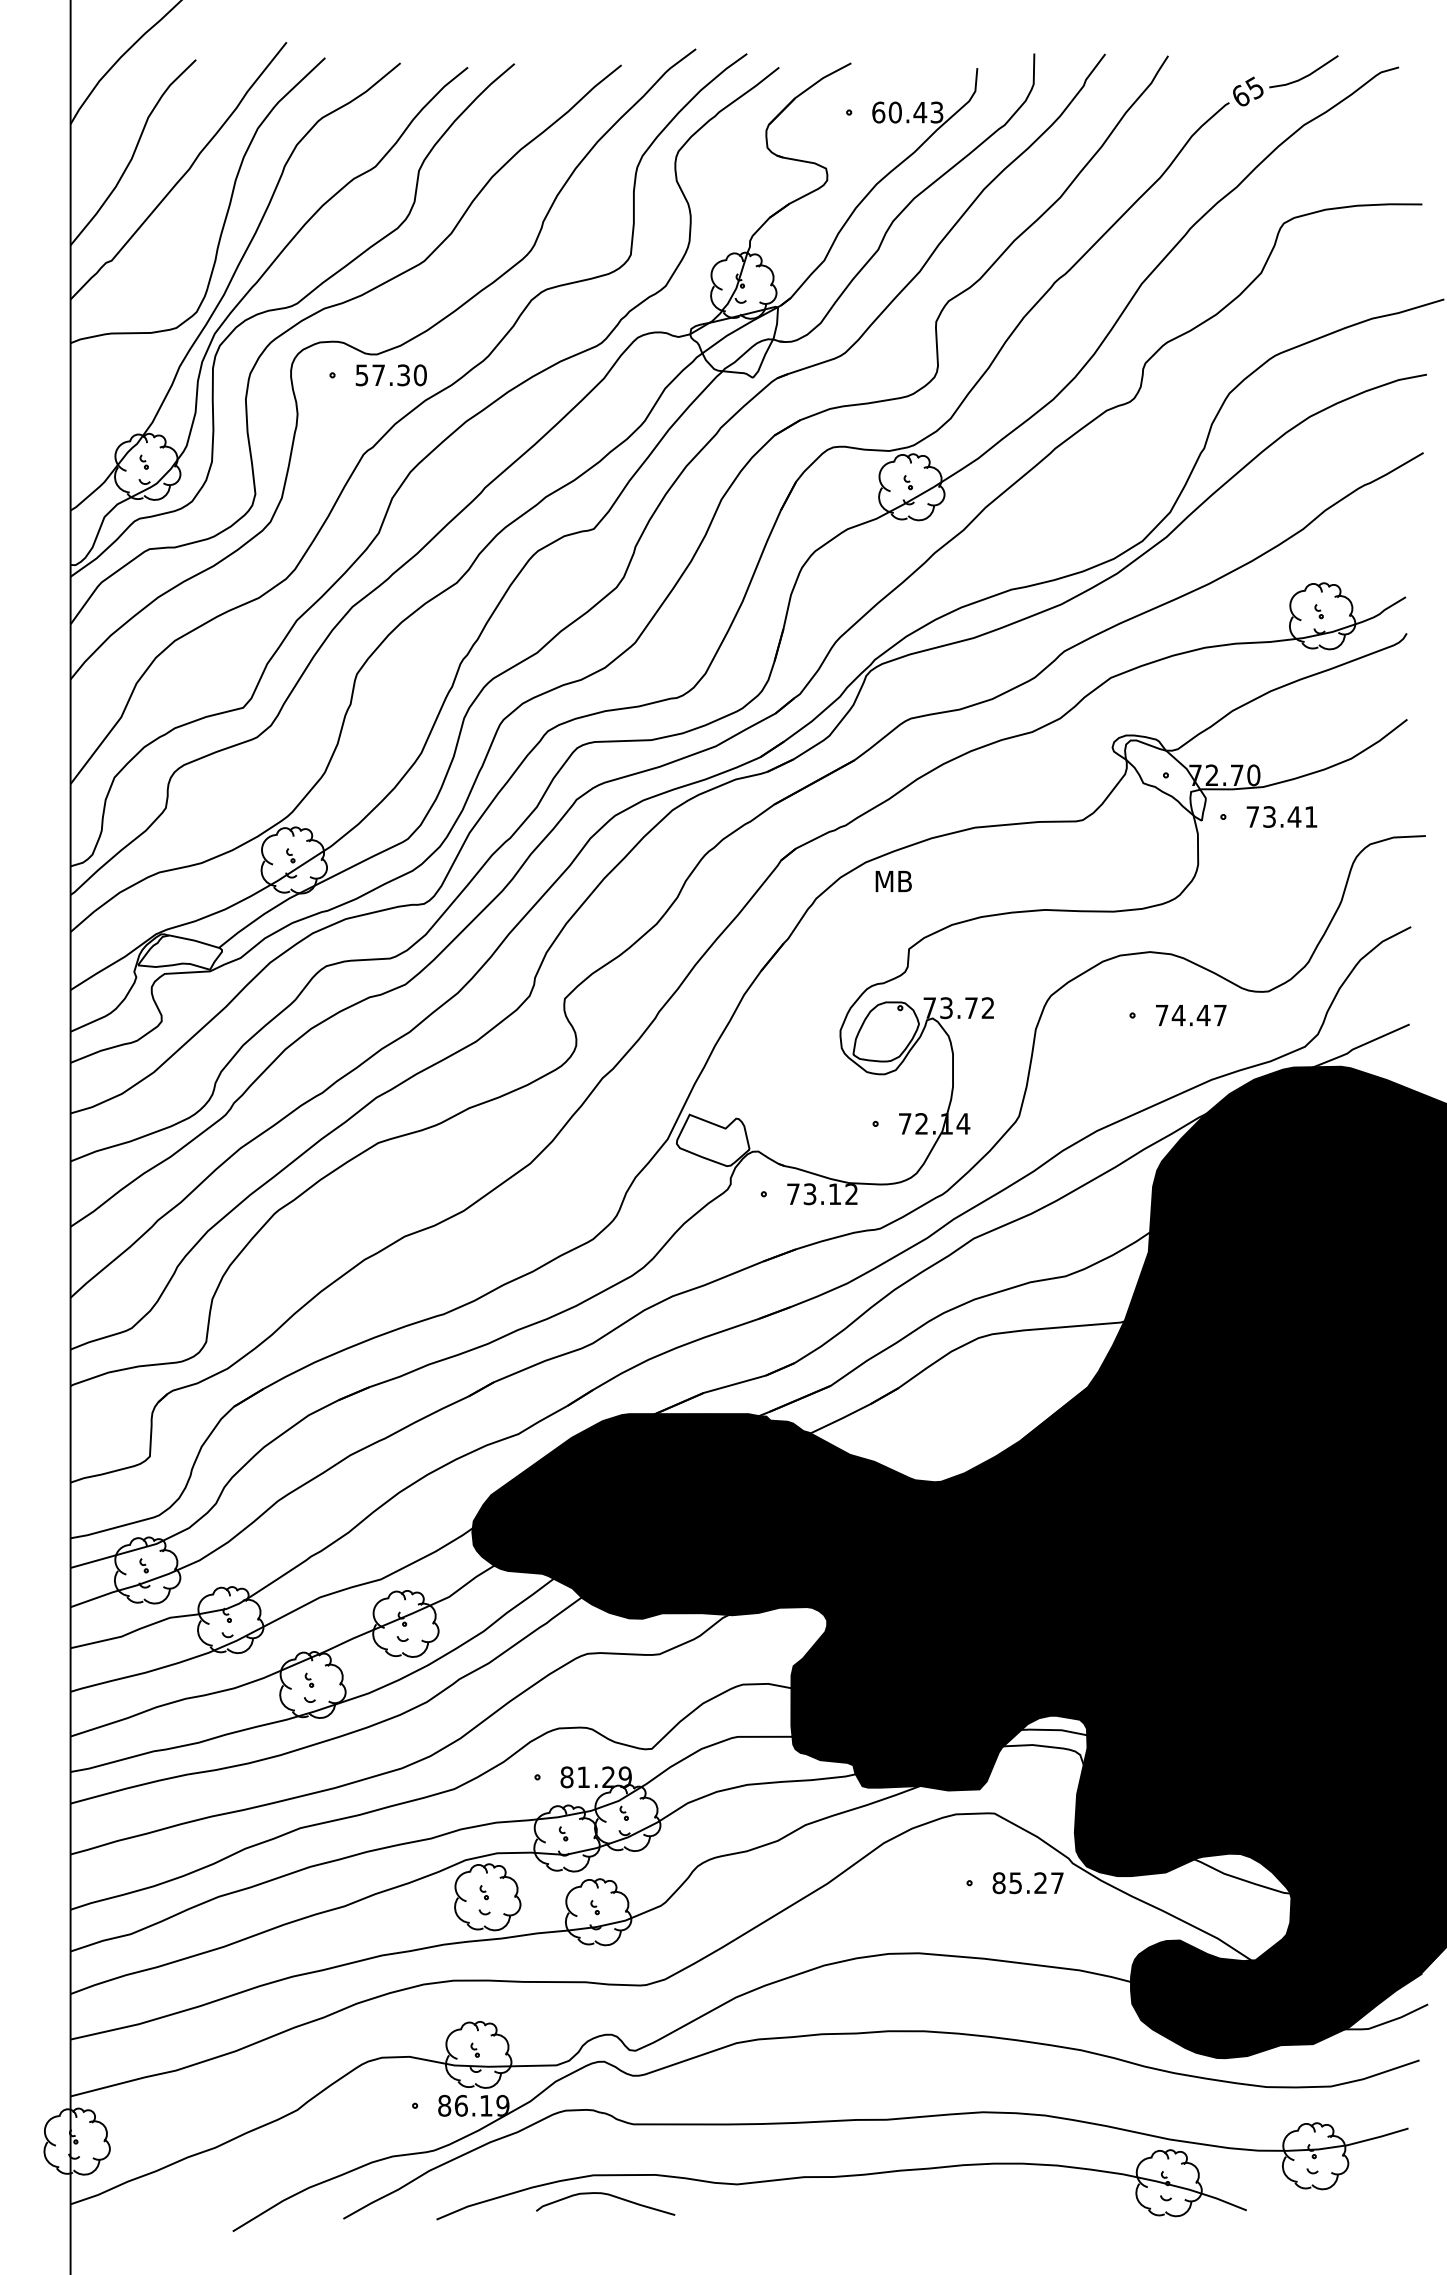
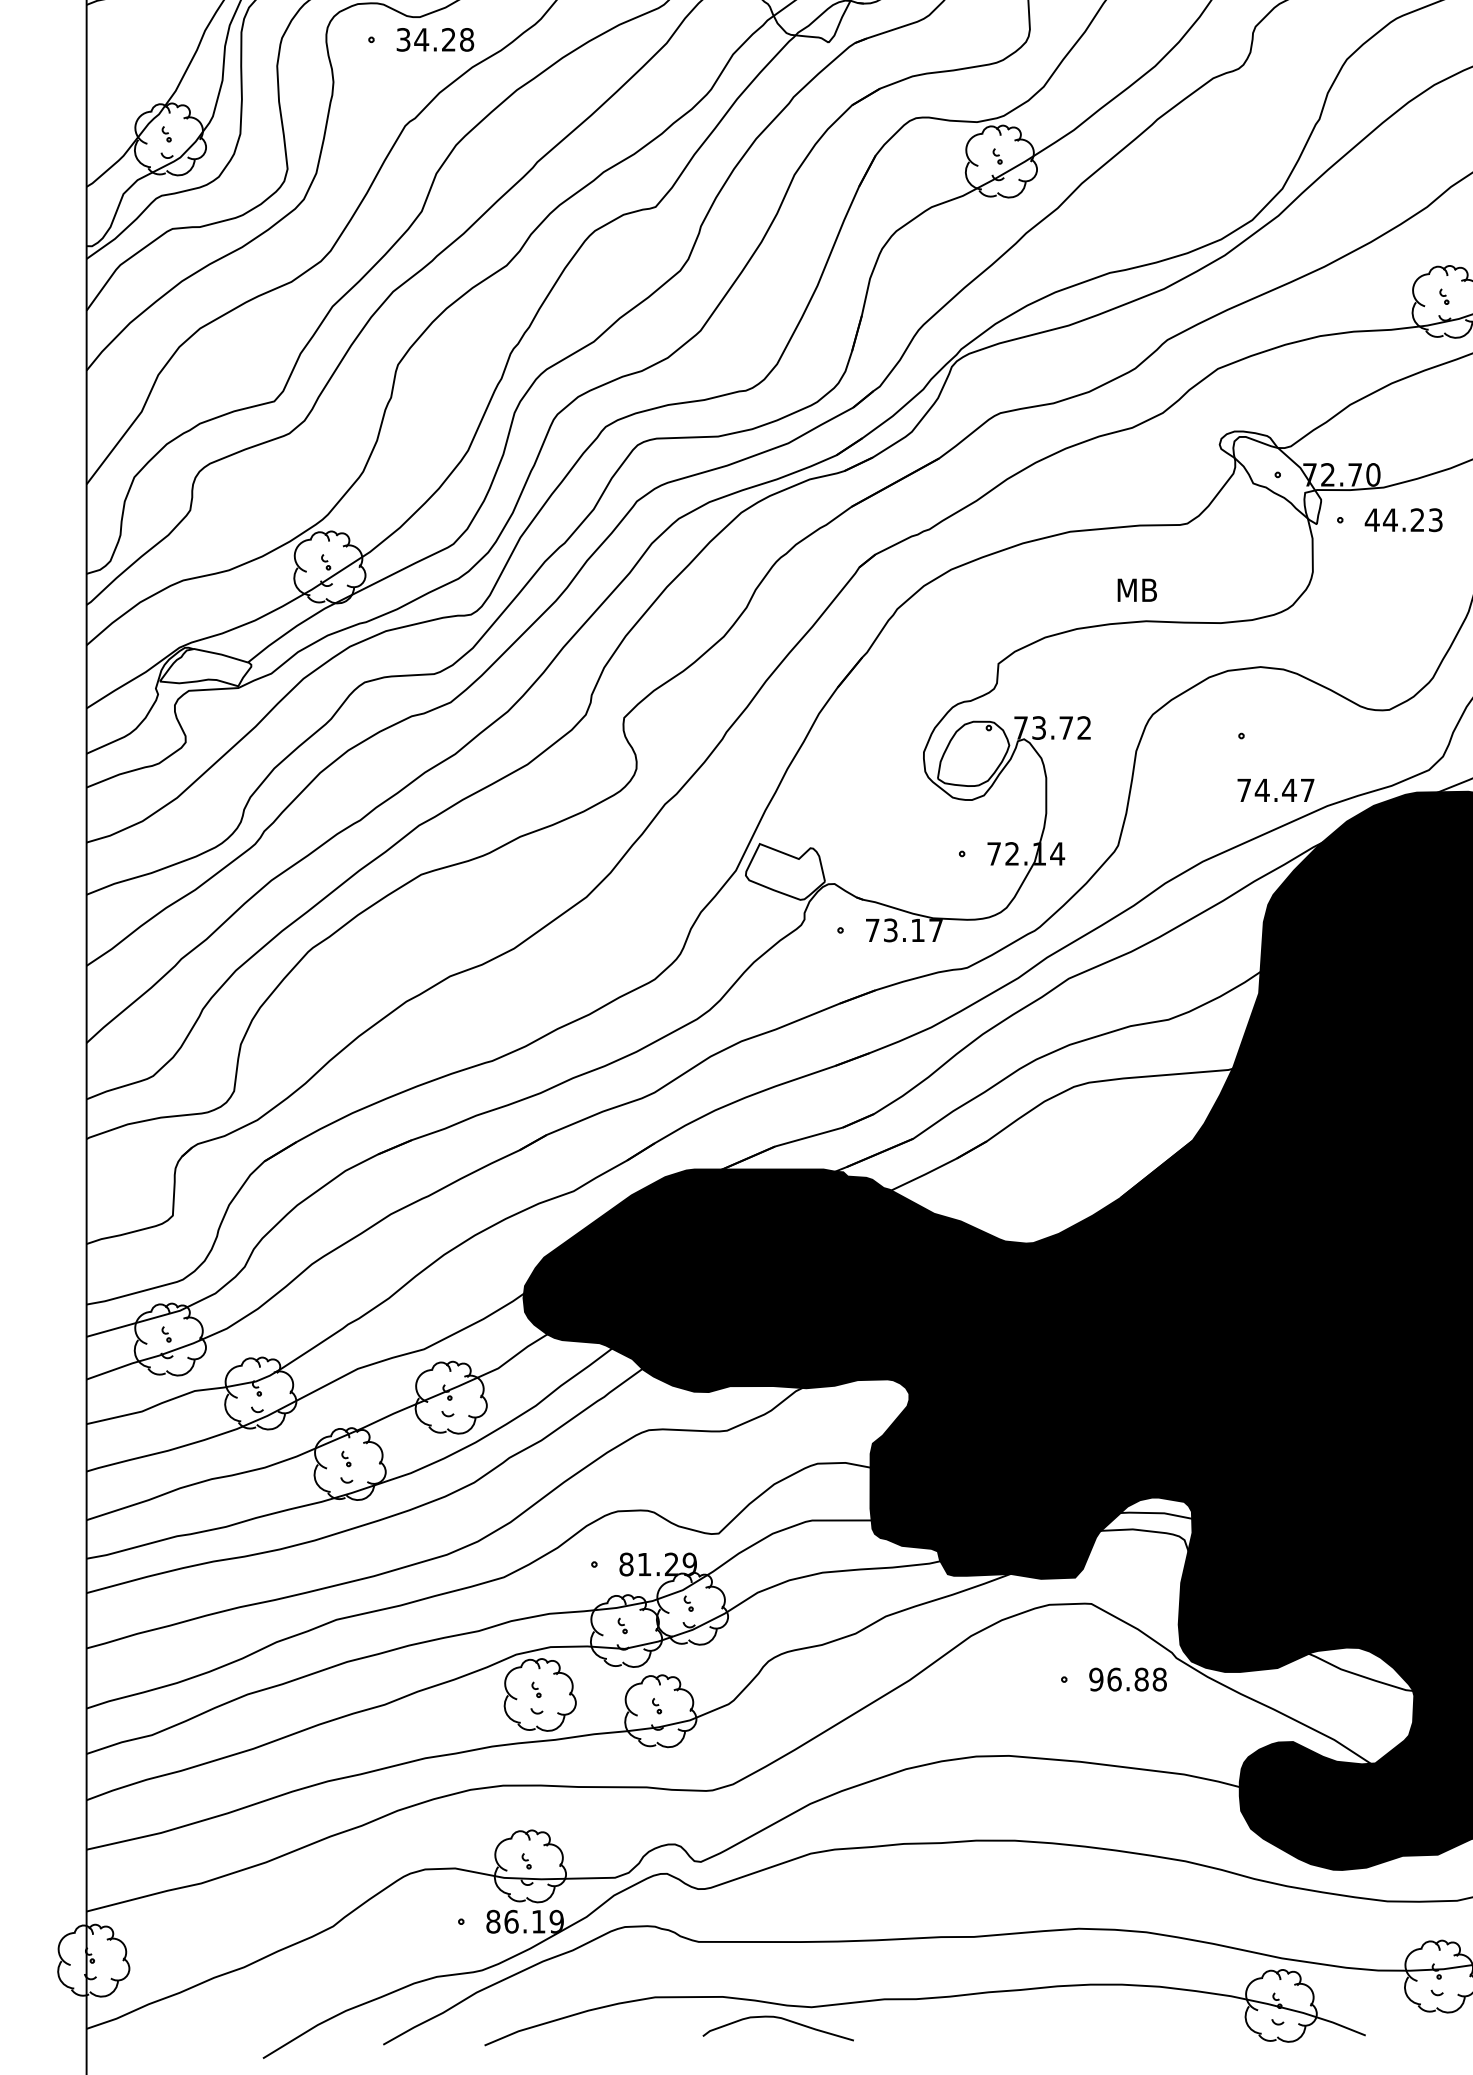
text: (391, 375) -> (435, 40), 57.30 -> 34.28
text: (1281, 816) -> (1403, 519), 73.41 -> 44.23
text: (893, 881) -> (1137, 590), moved
text: (1191, 1015) -> (1276, 790), moved
text: (851, 1193) -> (935, 929), 73.12 -> 73.17
text: (1027, 1883) -> (1127, 1679), 85.27 -> 96.88
curve: (607, 2195) -> (780, 2019), moved

